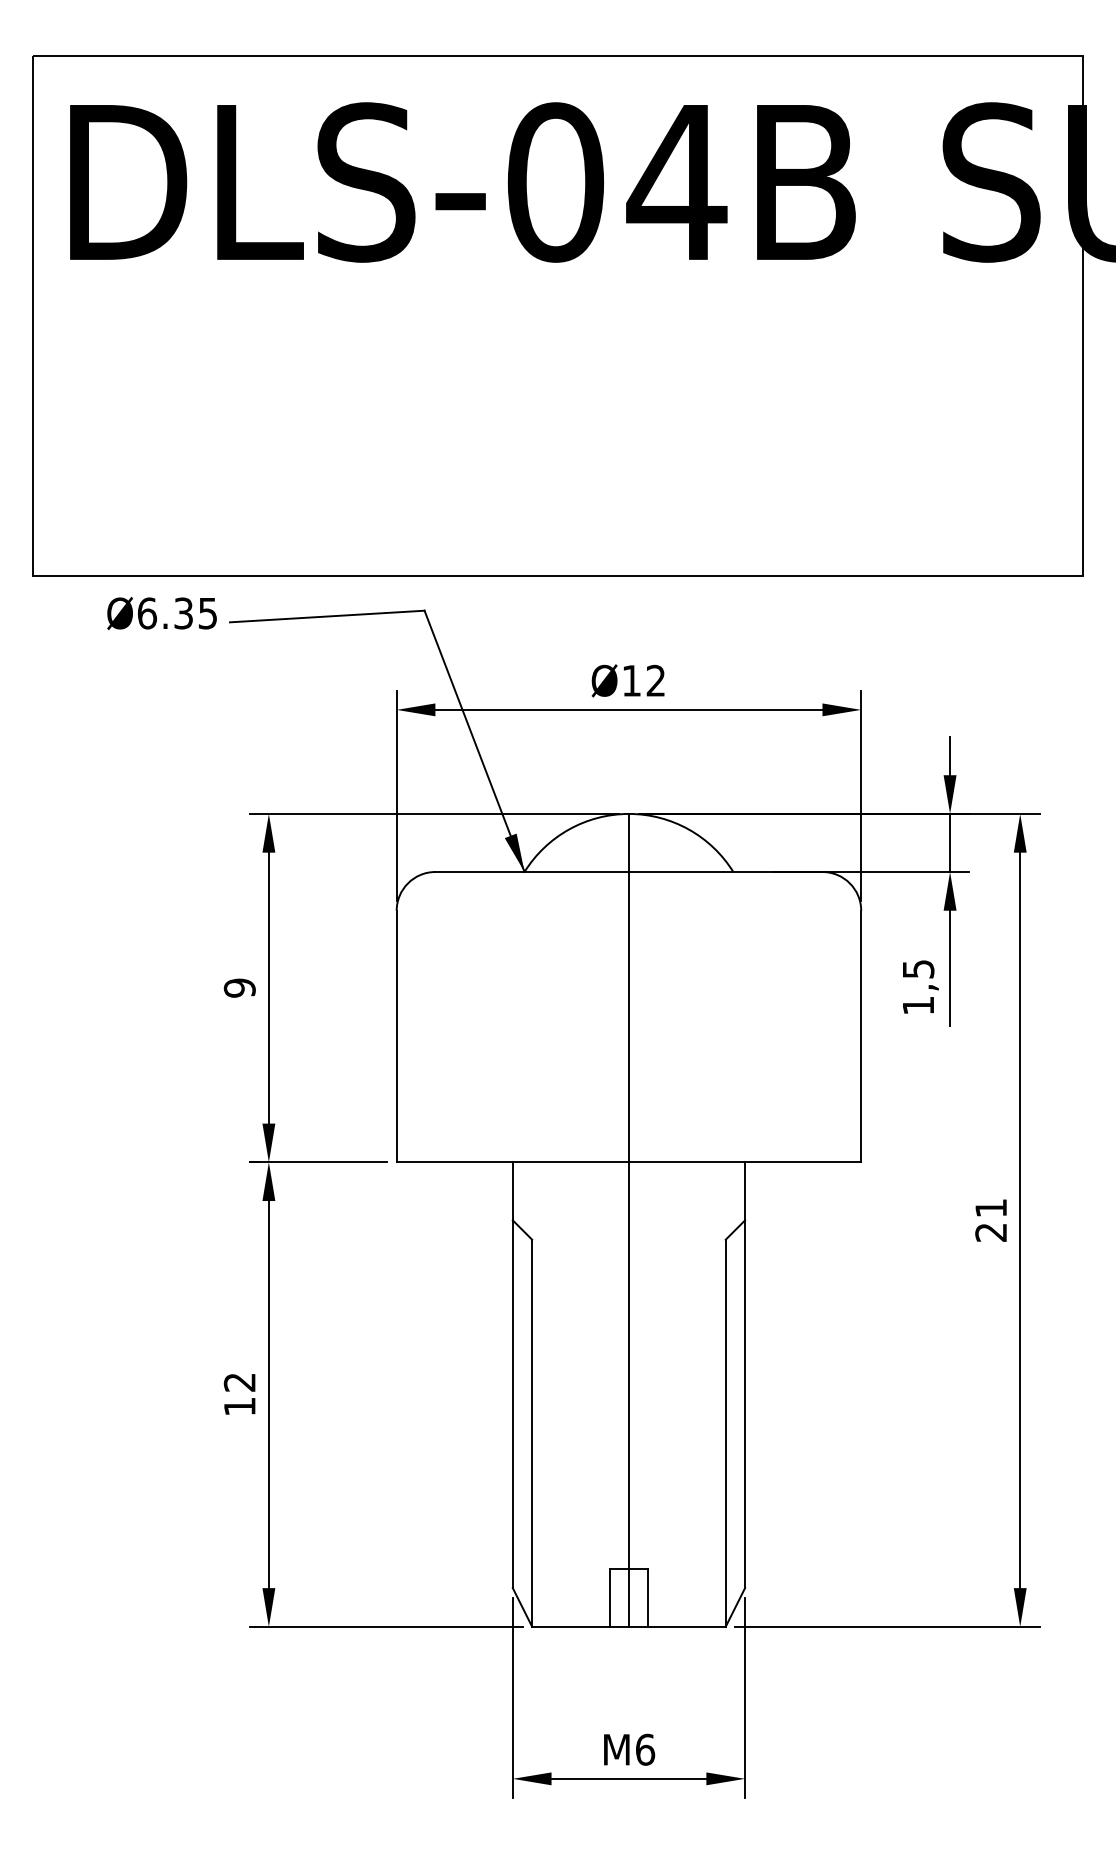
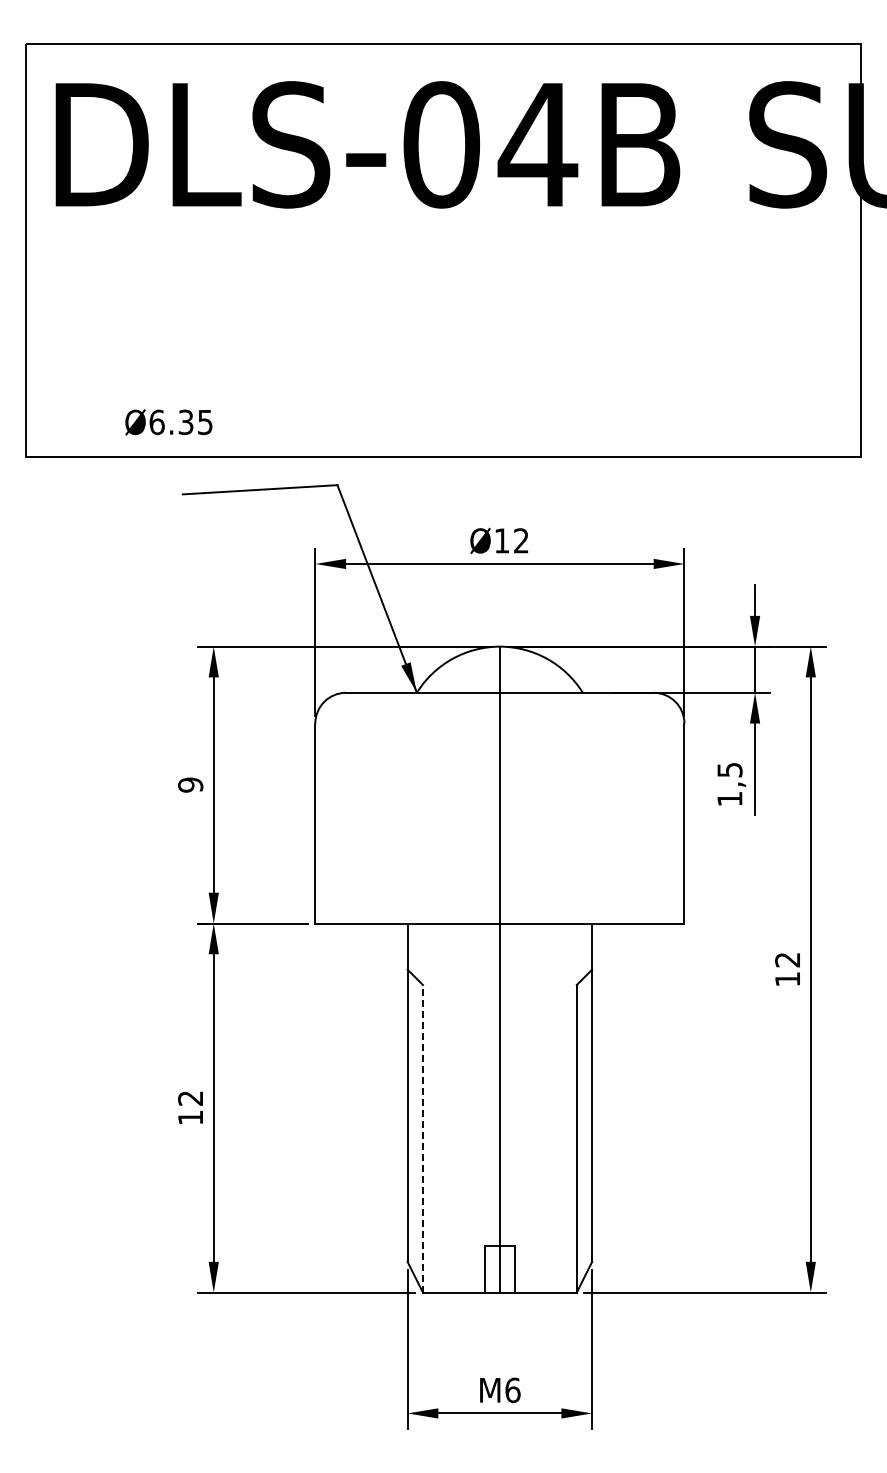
text: (161, 613) -> (168, 422), moved
text: (990, 1220) -> (787, 969), 21 -> 12
line: (531, 1432) -> (422, 1138), solid -> dashed

